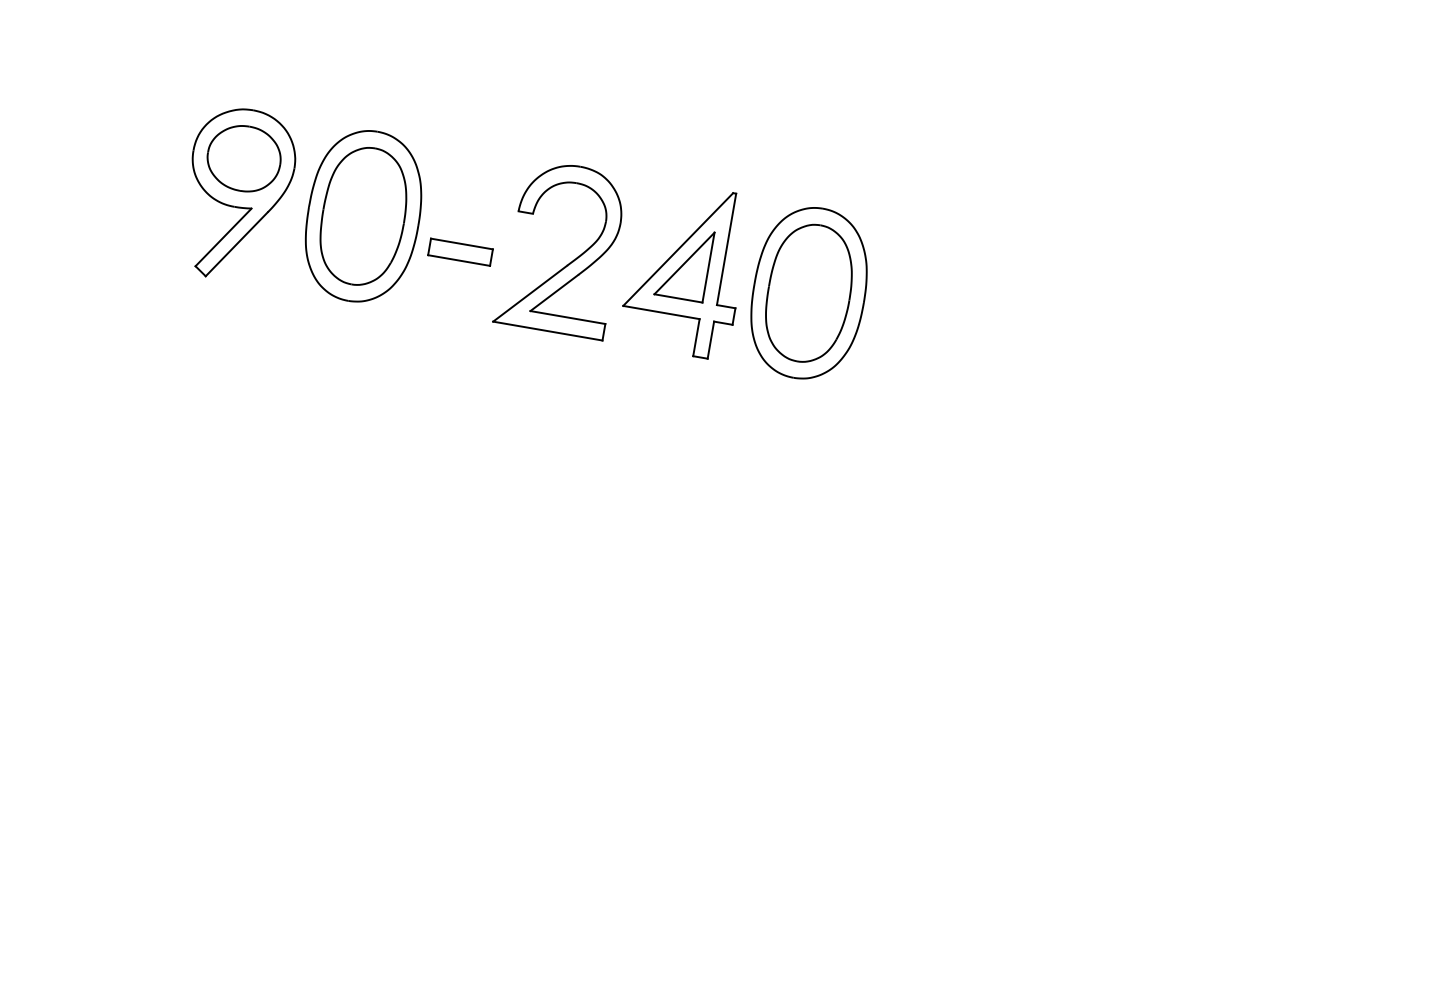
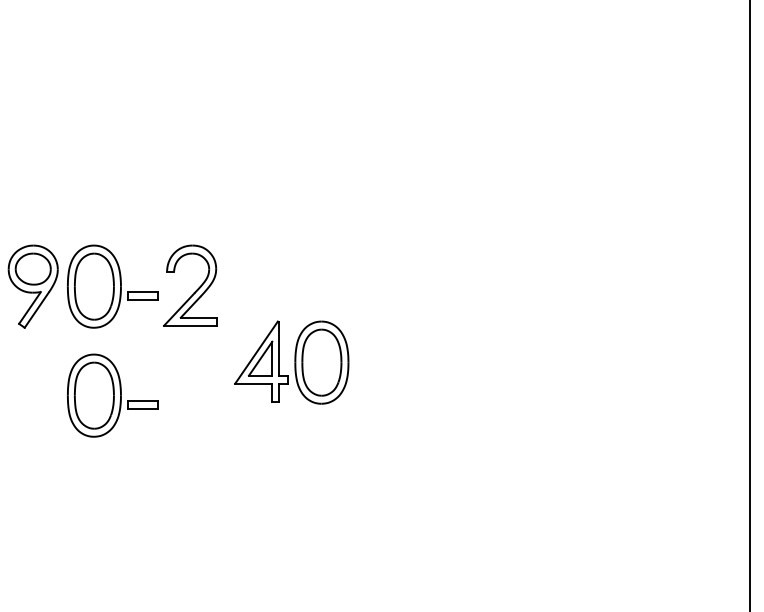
part: (746, 282) -> (291, 362), moved
part: (362, 446) -> (112, 395), added

